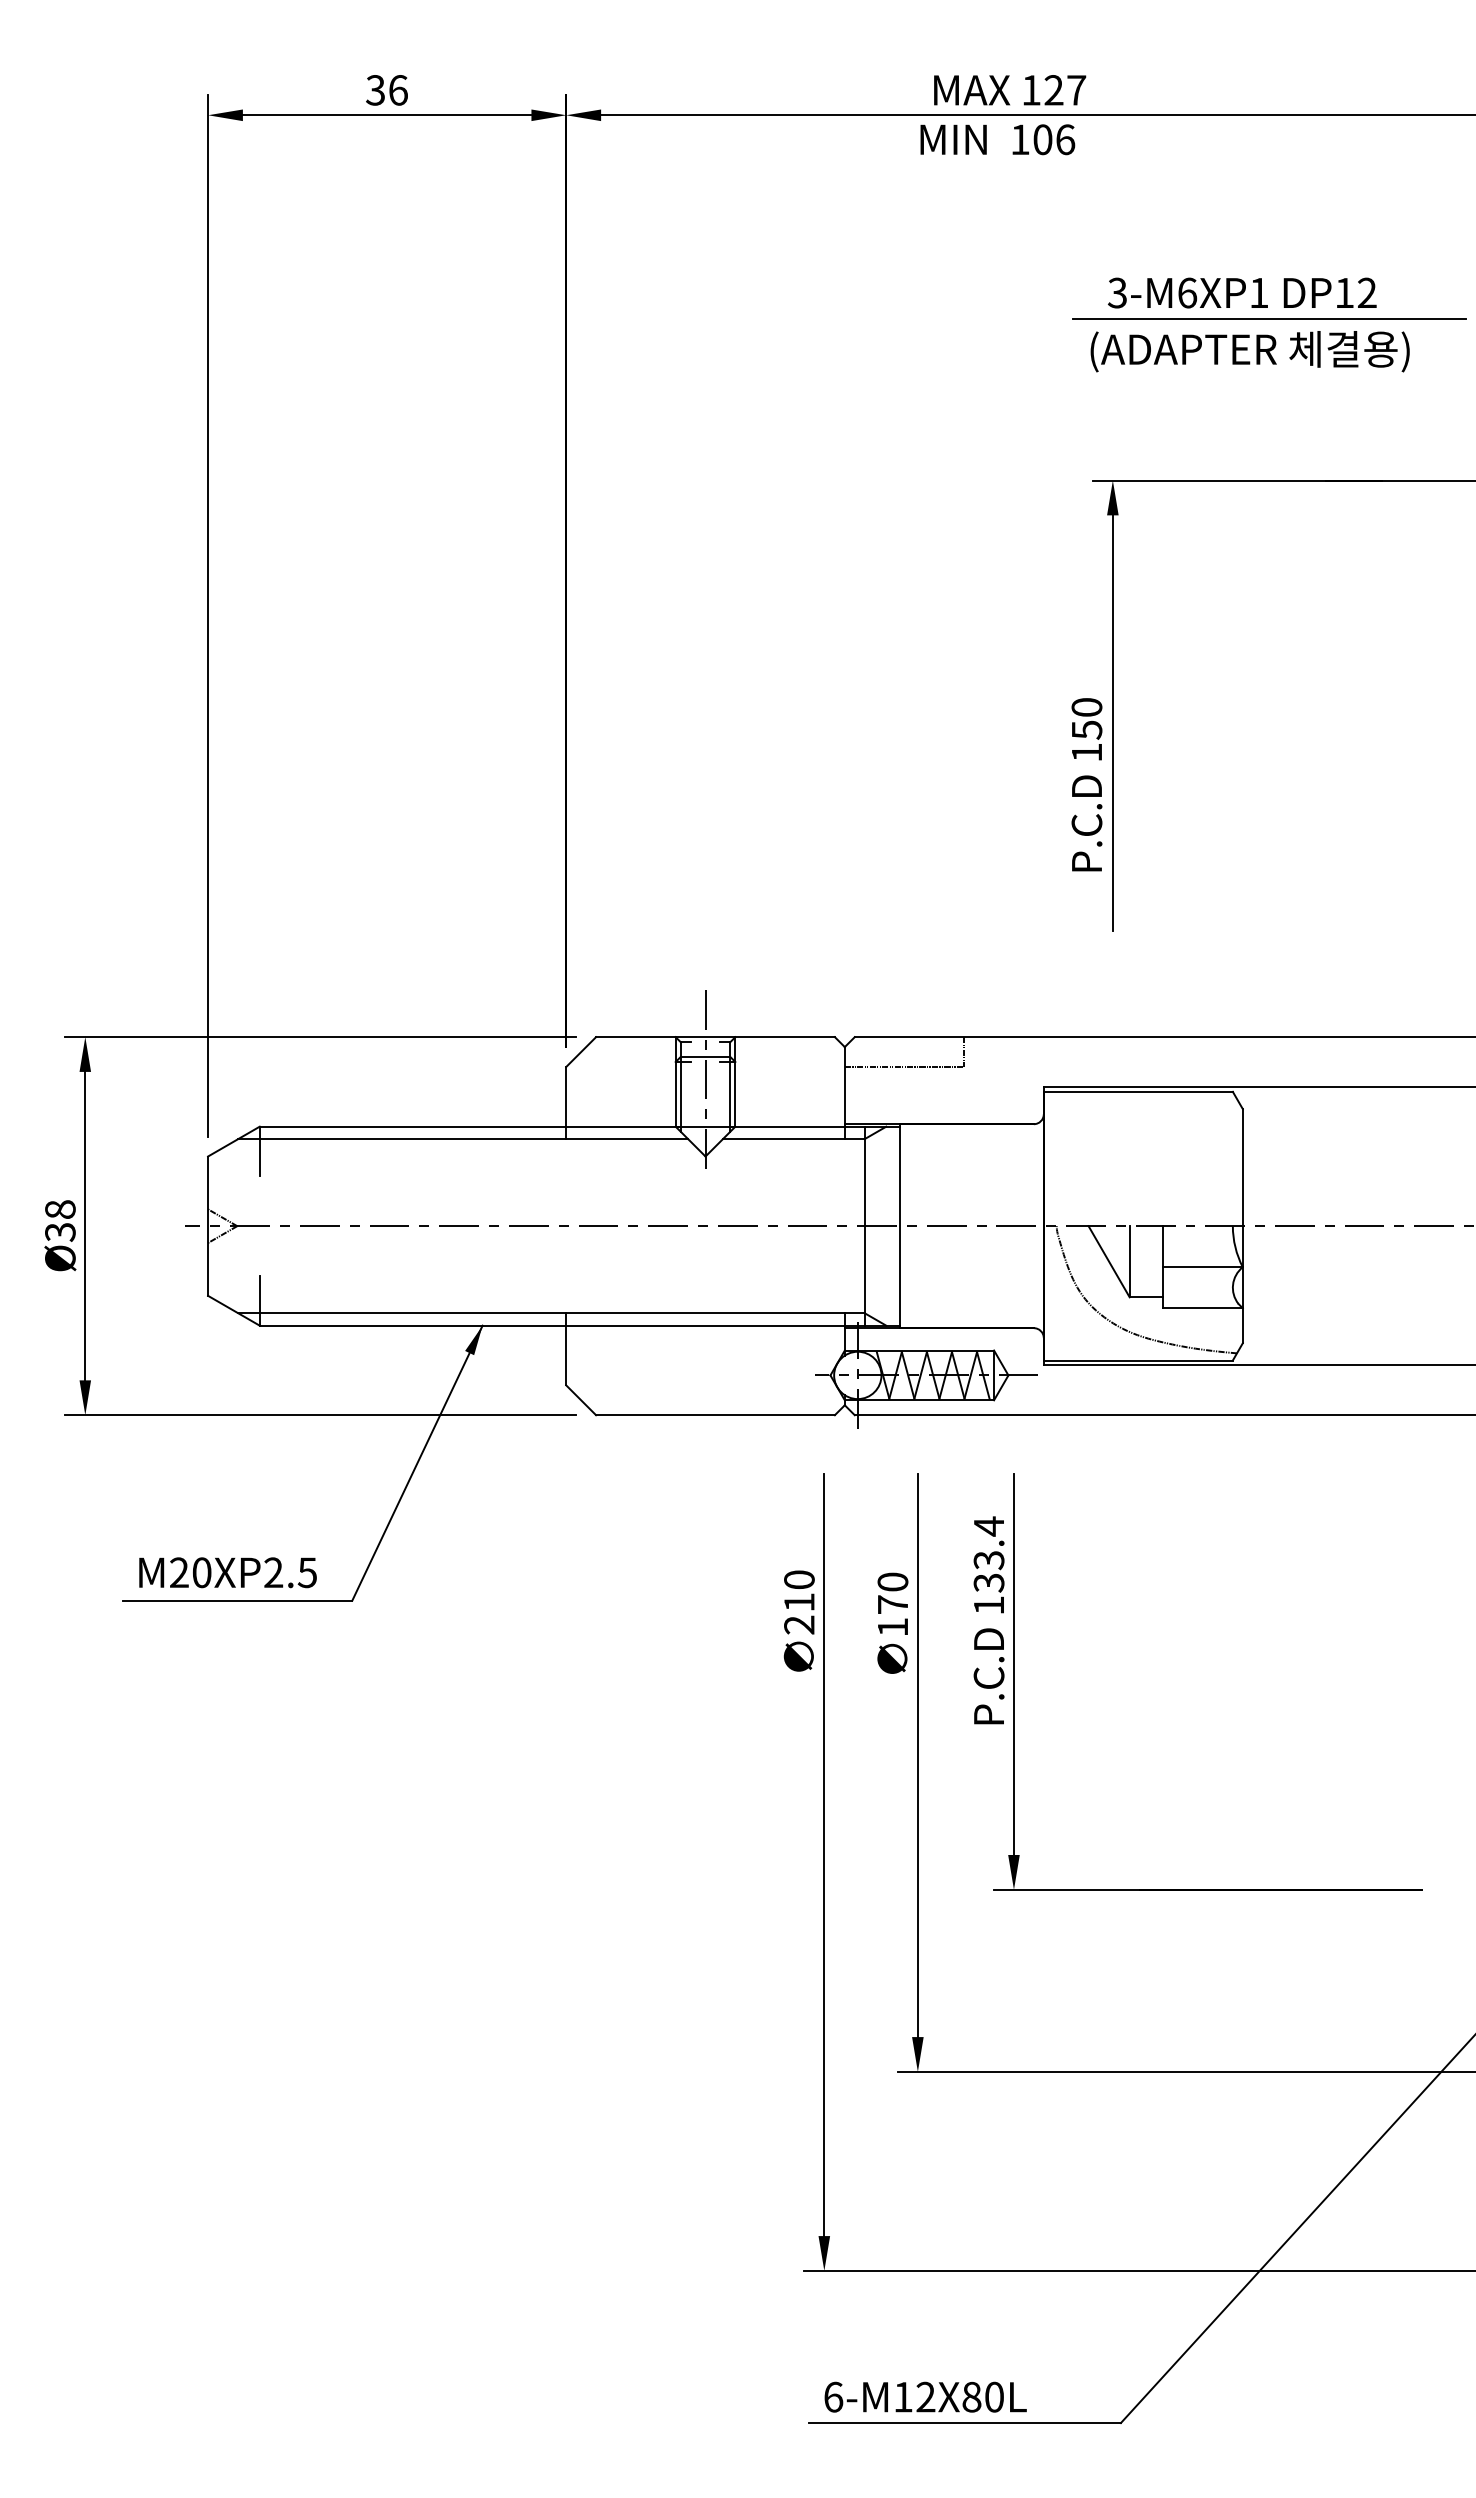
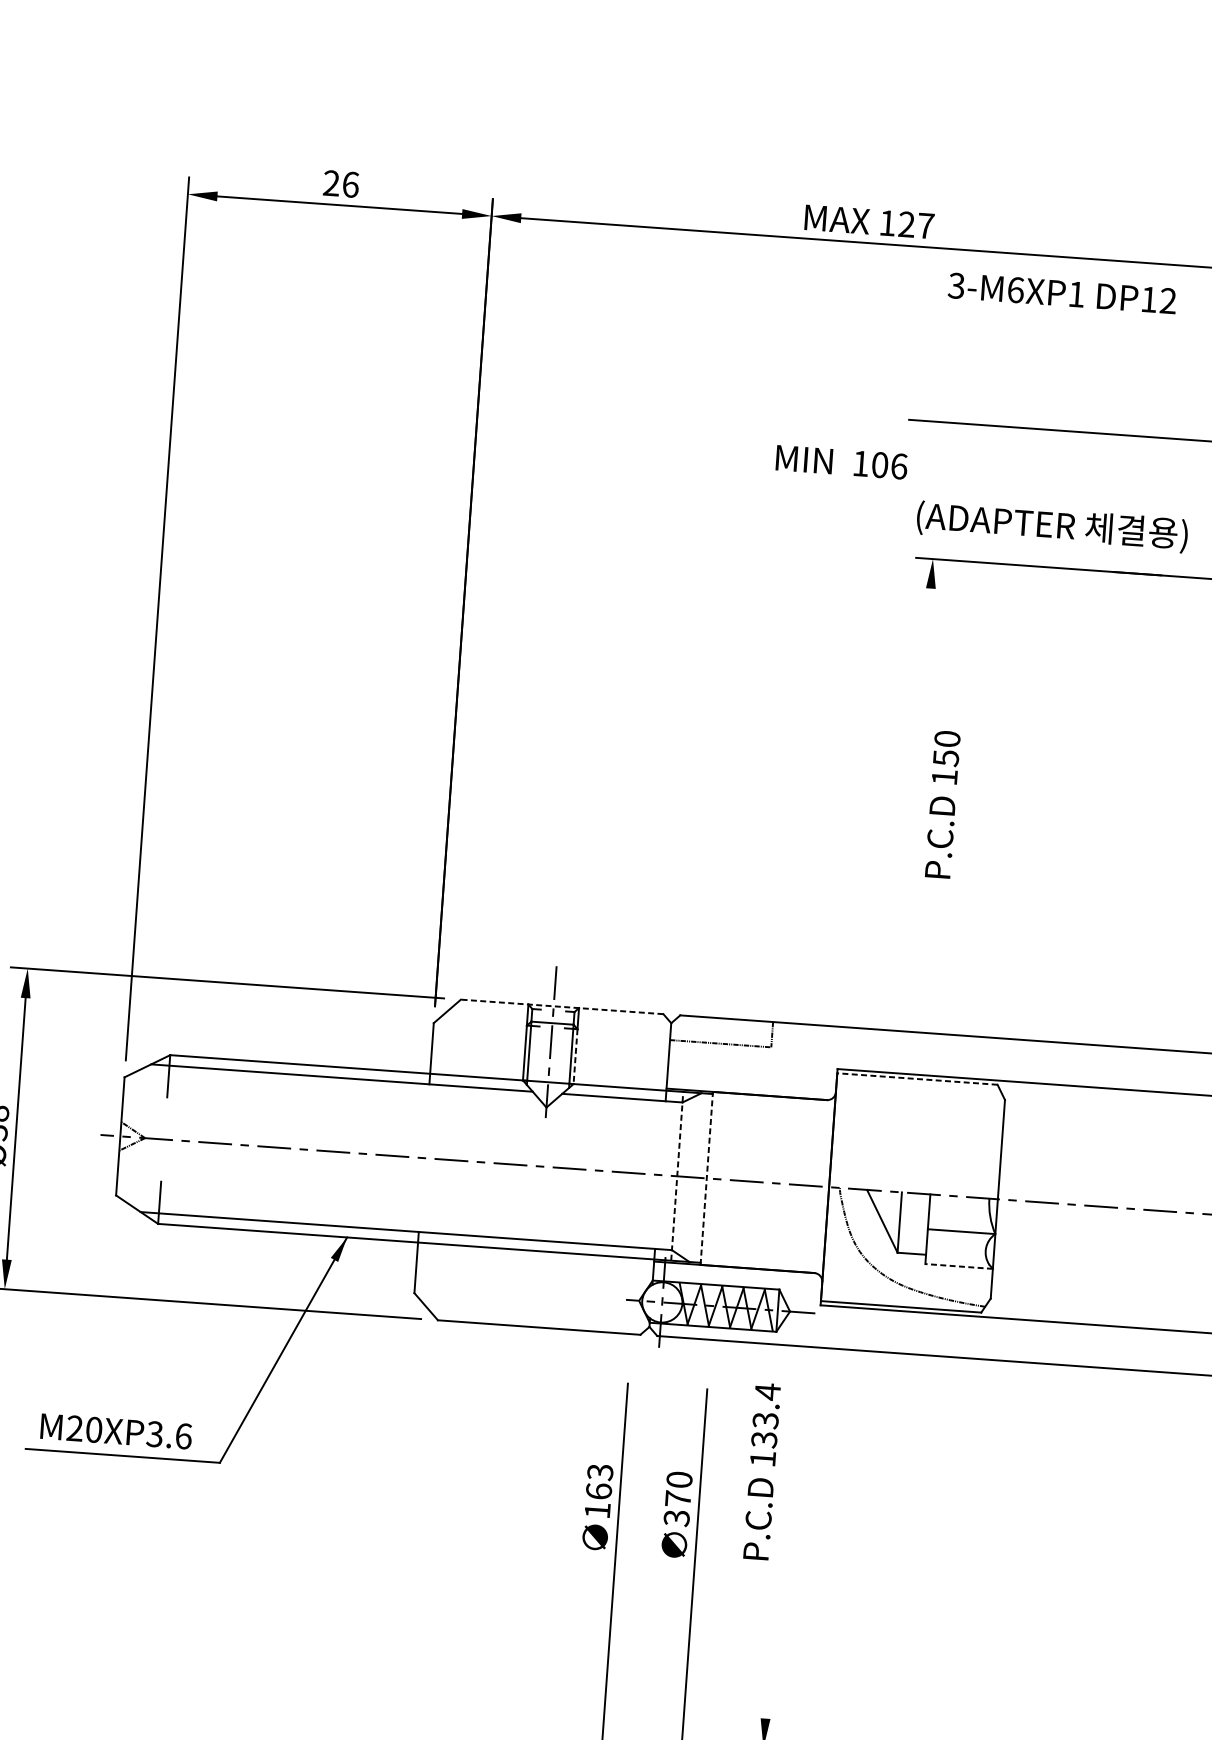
text: (375, 90) -> (331, 183), 36 -> 26
text: (997, 139) -> (841, 462), moved
text: (1242, 292) -> (1062, 293), moved
text: (1249, 351) -> (1051, 526), moved
line: (1112, 722) -> (917, 764), removed
text: (1086, 784) -> (942, 804), moved
line: (714, 1037) -> (561, 1007), solid -> dashed
line: (1138, 1091) -> (917, 1078), solid -> dashed
line: (735, 1094) -> (575, 1056), solid -> dashed
line: (864, 1225) -> (677, 1175), solid -> dashed
line: (899, 1226) -> (706, 1178), solid -> dashed
line: (1203, 1308) -> (959, 1266), solid -> dashed
text: (290, 1572) -> (169, 1435), M20XP2.5 -> M20XP3.6
text: (799, 1602) -> (599, 1491), 210 -> 163
text: (988, 1620) -> (761, 1471), moved
text: (892, 1627) -> (676, 1518), 170 -> 370
line: (1013, 1664) -> (776, 1557), removed

